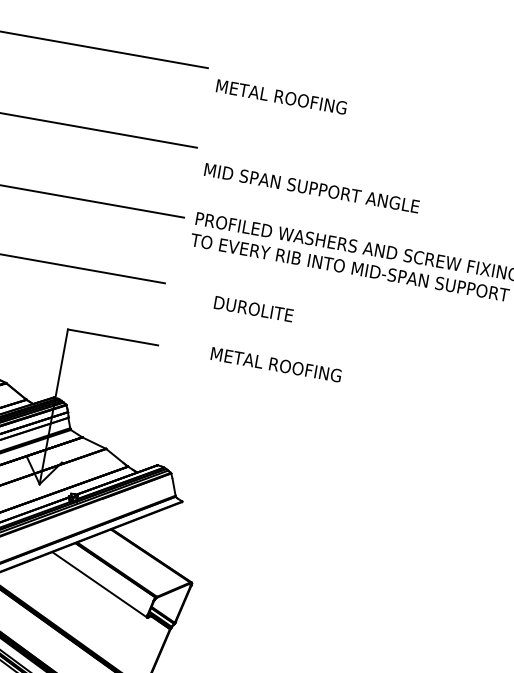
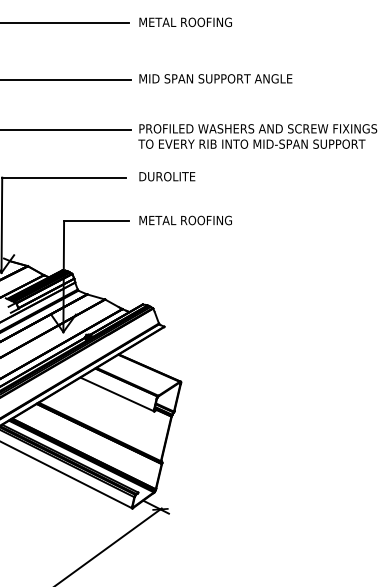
text: (281, 97) -> (185, 22), moved
text: (311, 187) -> (215, 78), moved
text: (254, 308) -> (167, 176), moved
text: (275, 364) -> (185, 220), moved

